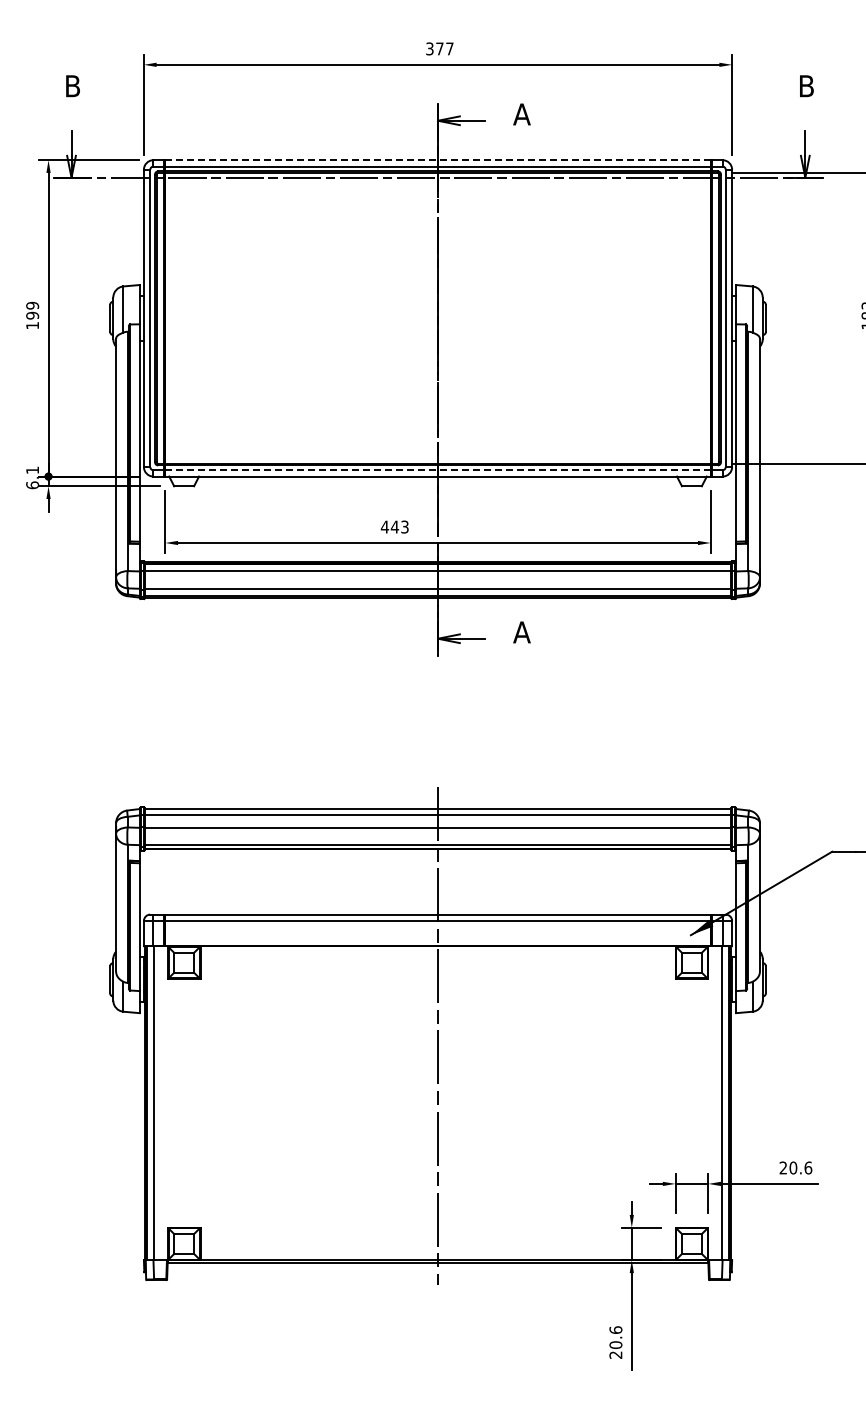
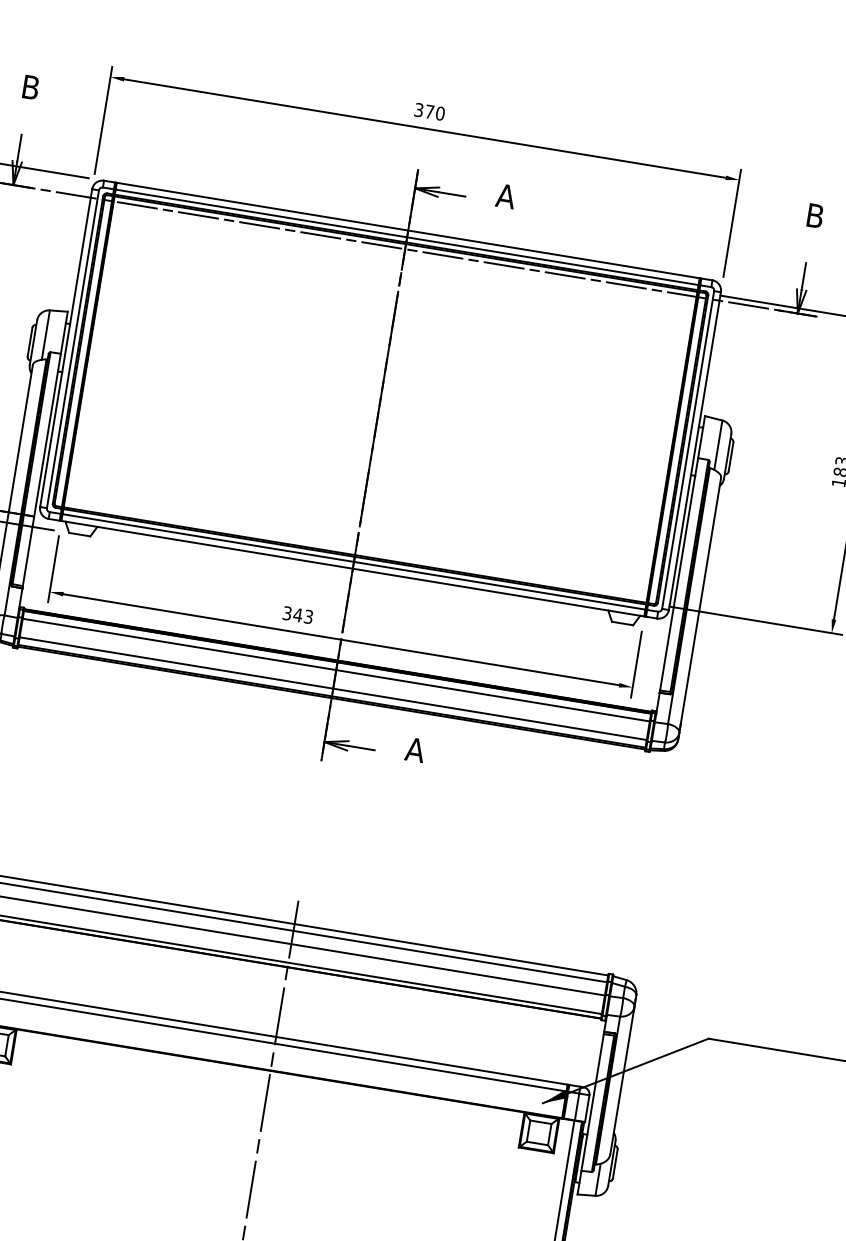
text: (449, 48) -> (440, 113), 377 -> 370
line: (438, 160) -> (408, 230), dashed -> solid
line: (438, 470) -> (354, 562), dashed -> solid
text: (384, 526) -> (286, 612), 443 -> 343

